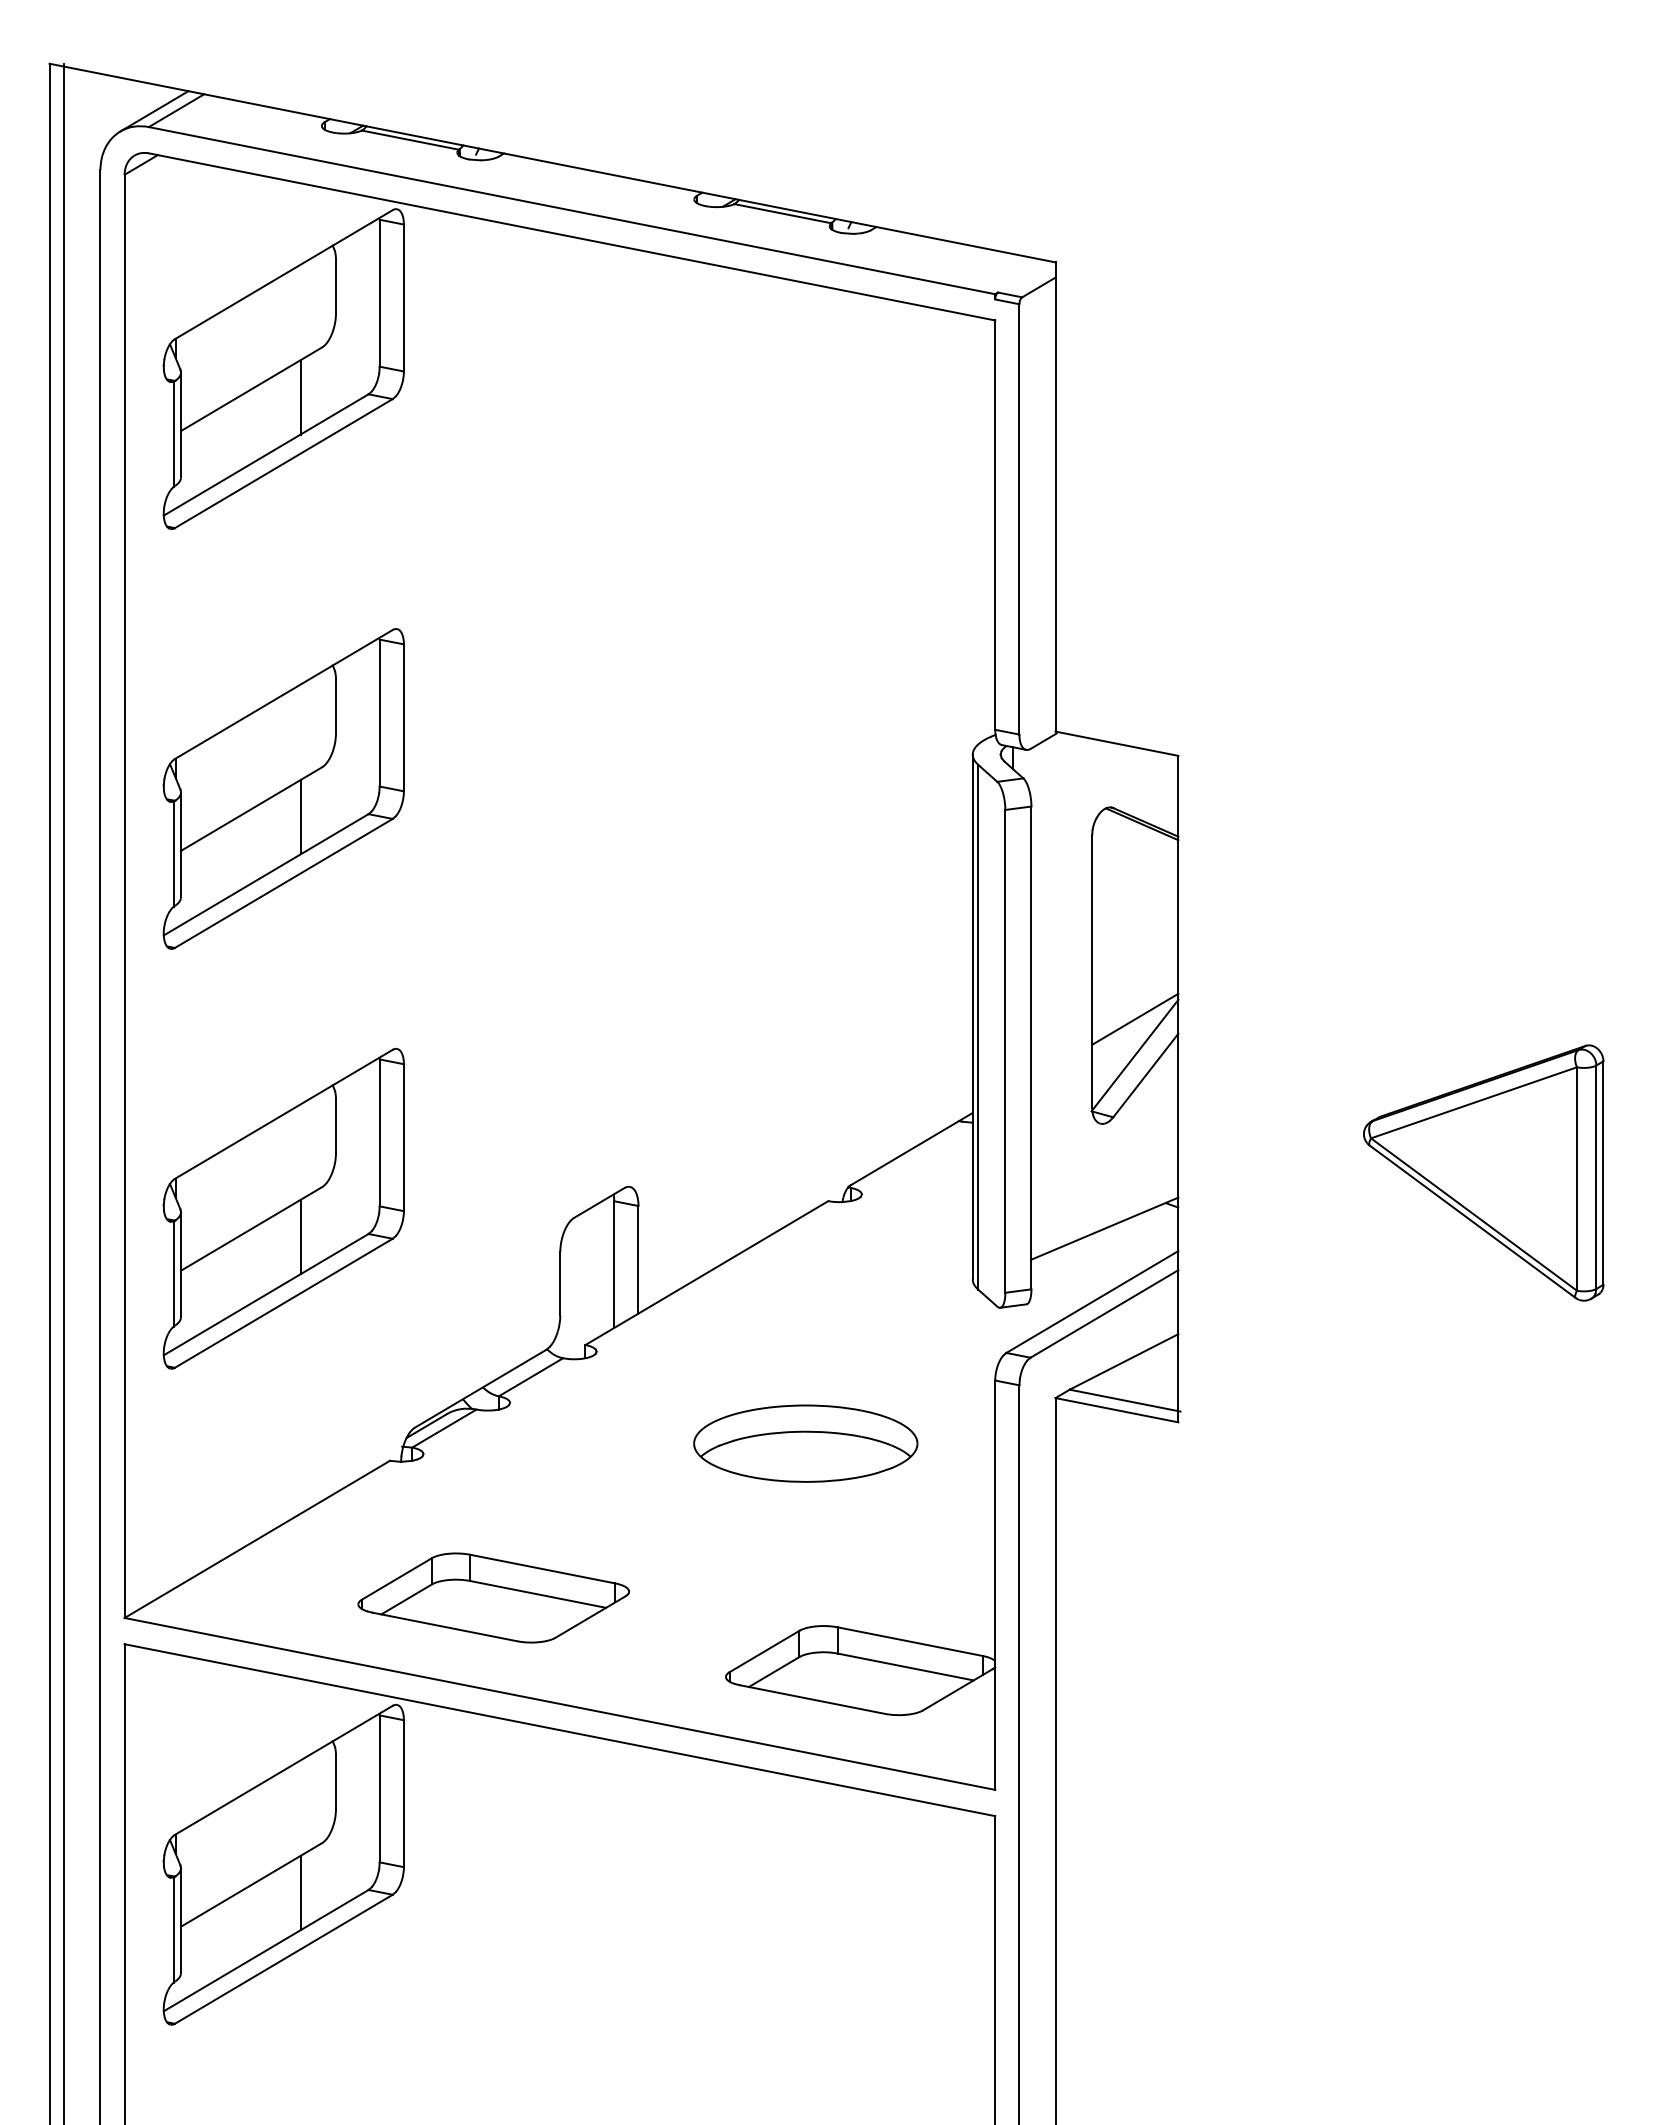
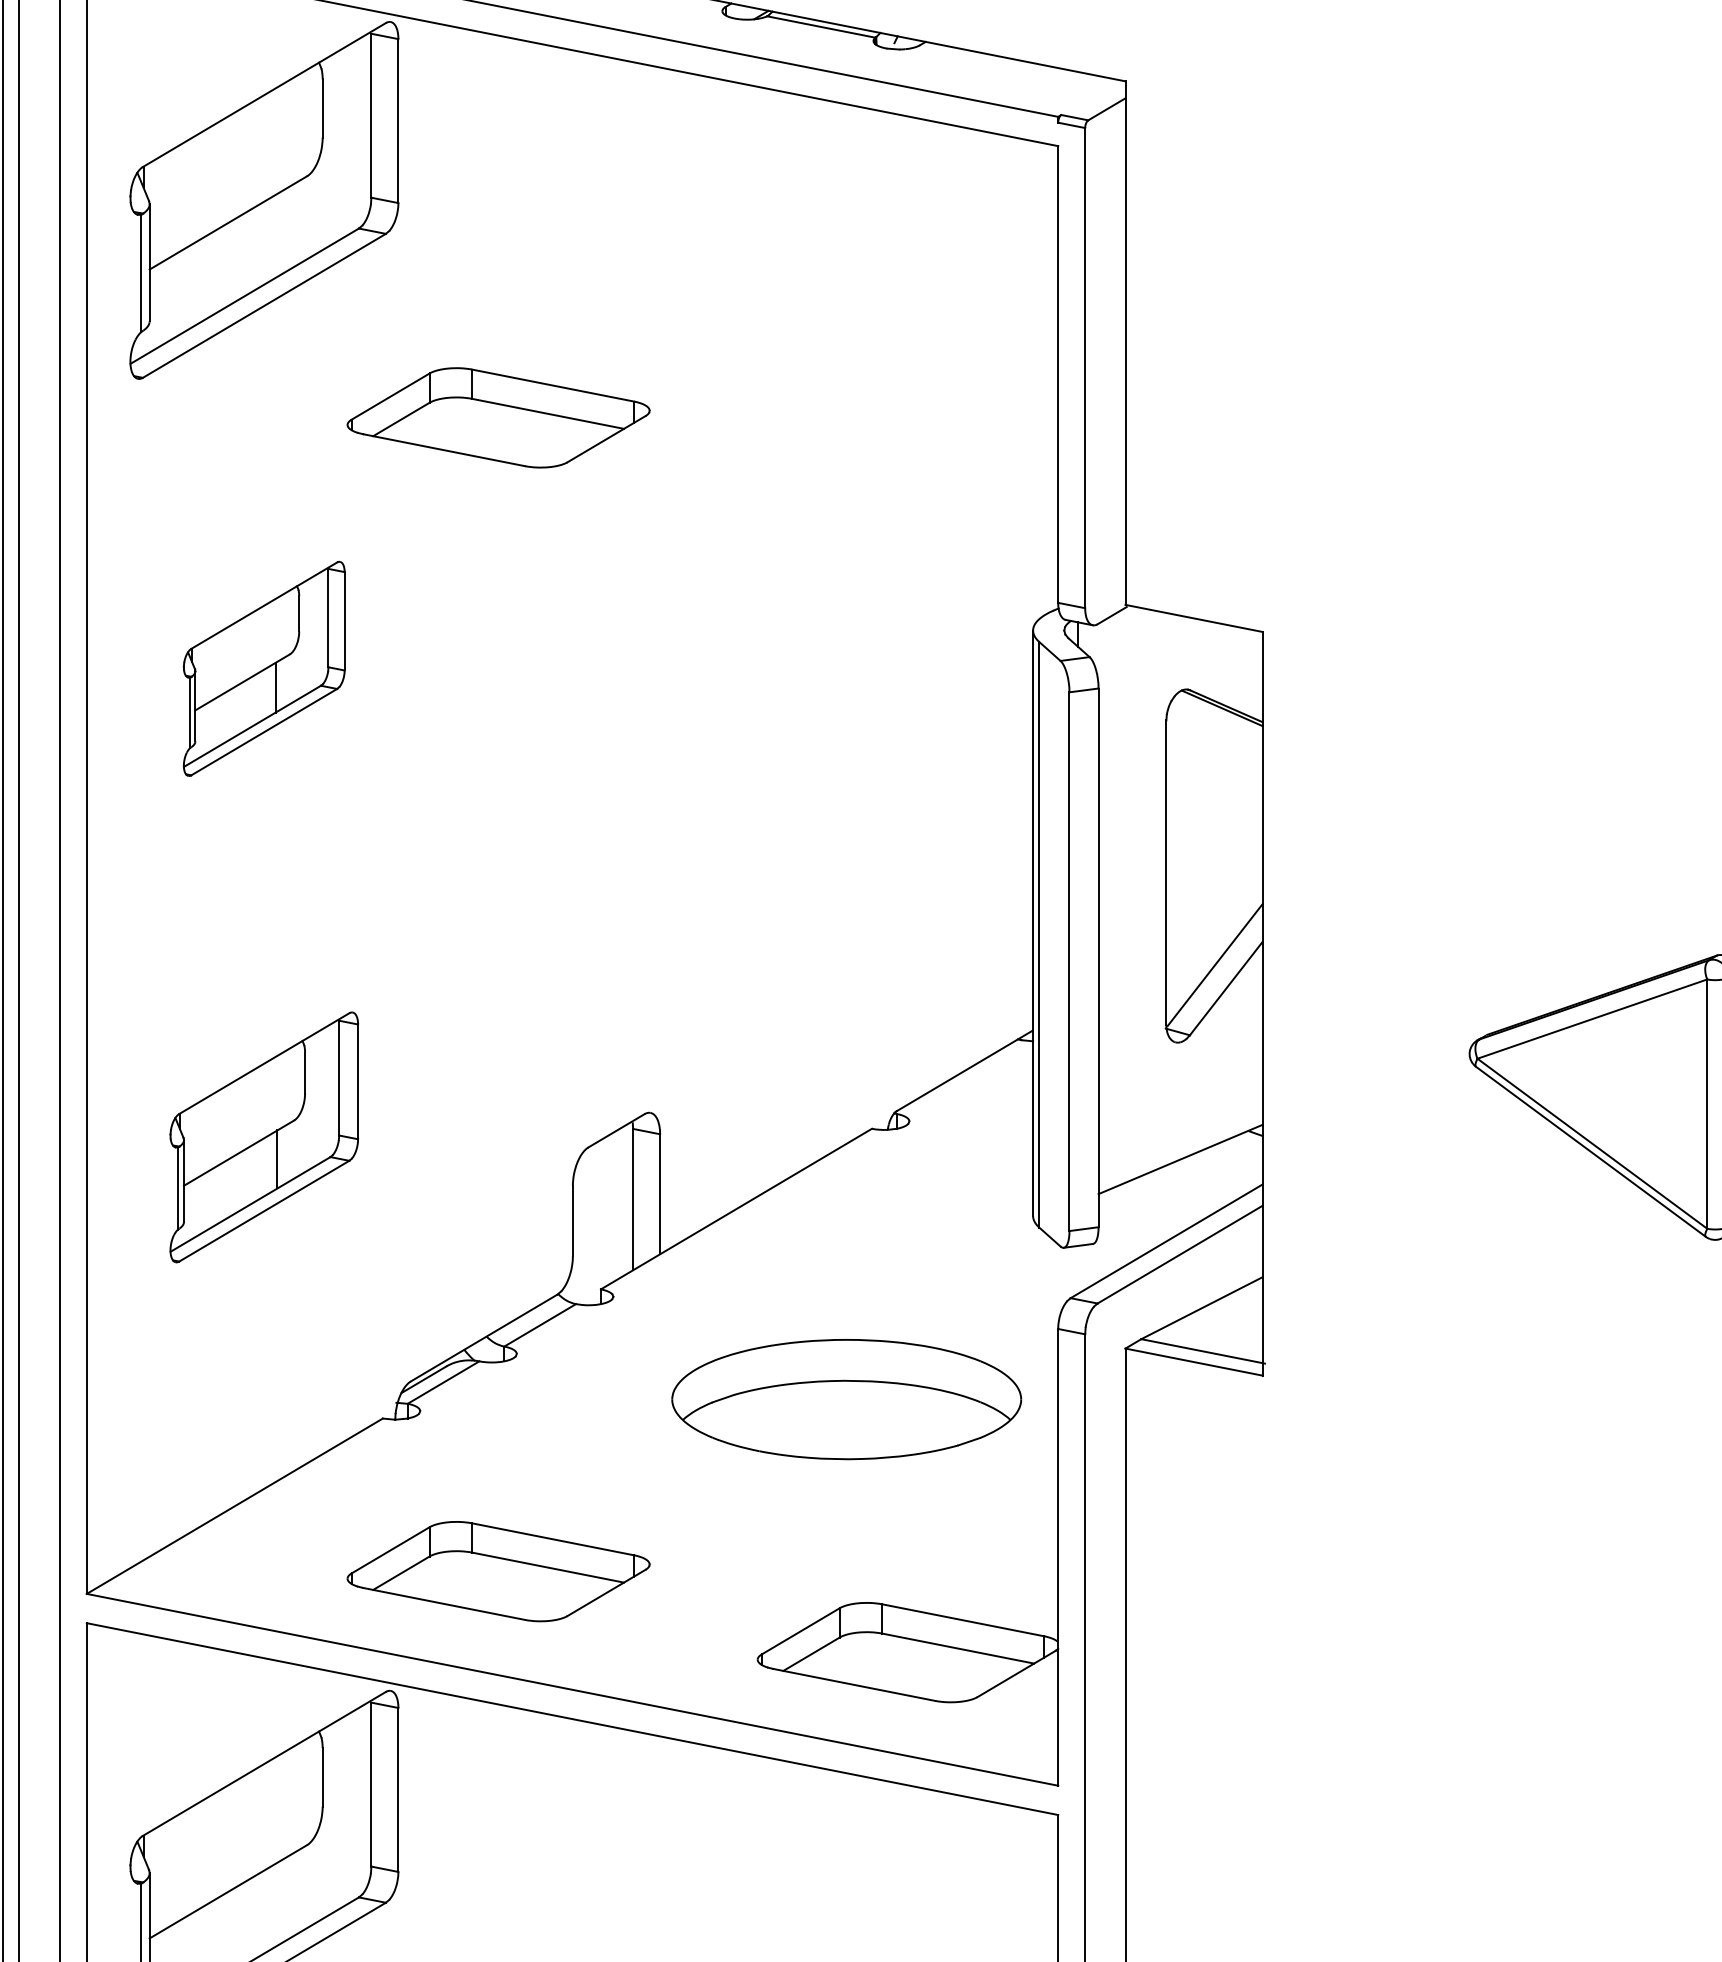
line: (300, 397) -> (283, 232), removed
part: (493, 563) -> (498, 417), added
part: (283, 788) -> (264, 668), size x0.6
line: (1135, 1018) -> (1214, 925), removed
part: (283, 1208) -> (264, 1137), size x0.7
part: (805, 1443) -> (846, 1399), size x1.4
line: (300, 1892) -> (283, 1900), removed

